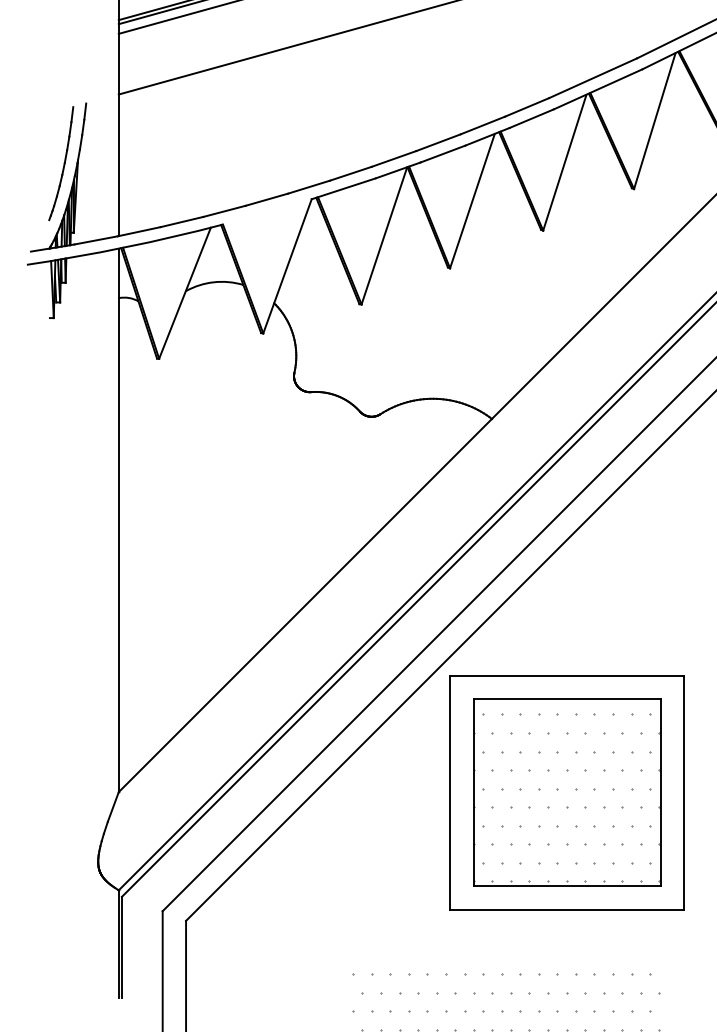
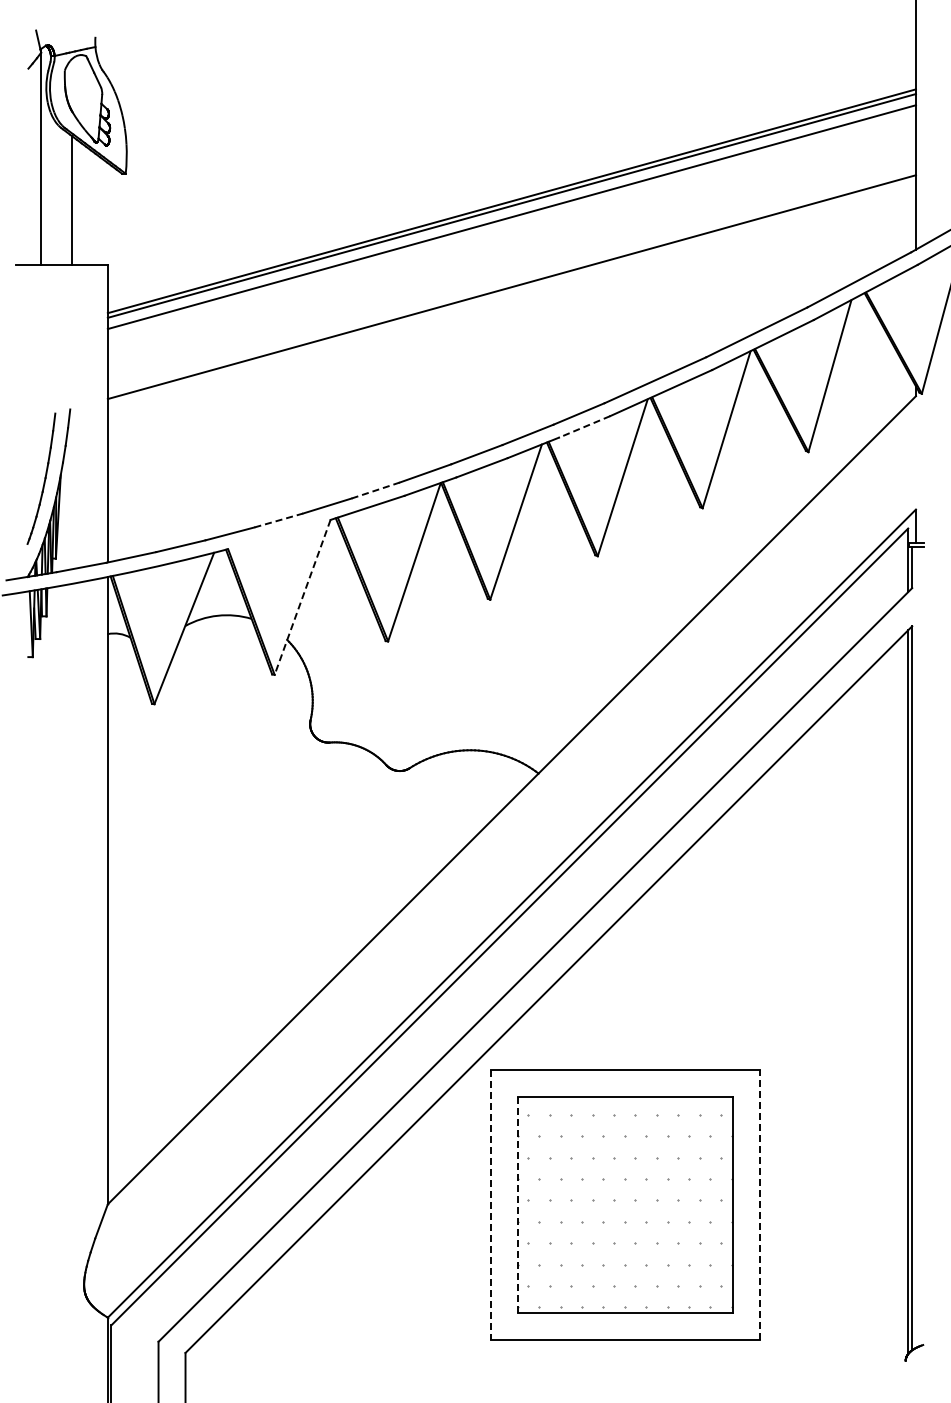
line: (531, 118) -> (584, 426), solid -> dashed
line: (351, 173) -> (376, 490), solid -> dashed
line: (267, 199) -> (279, 520), solid -> dashed
line: (287, 266) -> (302, 597), solid -> dashed
line: (450, 792) -> (490, 1204), solid -> dashed
line: (473, 792) -> (517, 1204), solid -> dashed
line: (684, 792) -> (760, 1204), solid -> dashed

